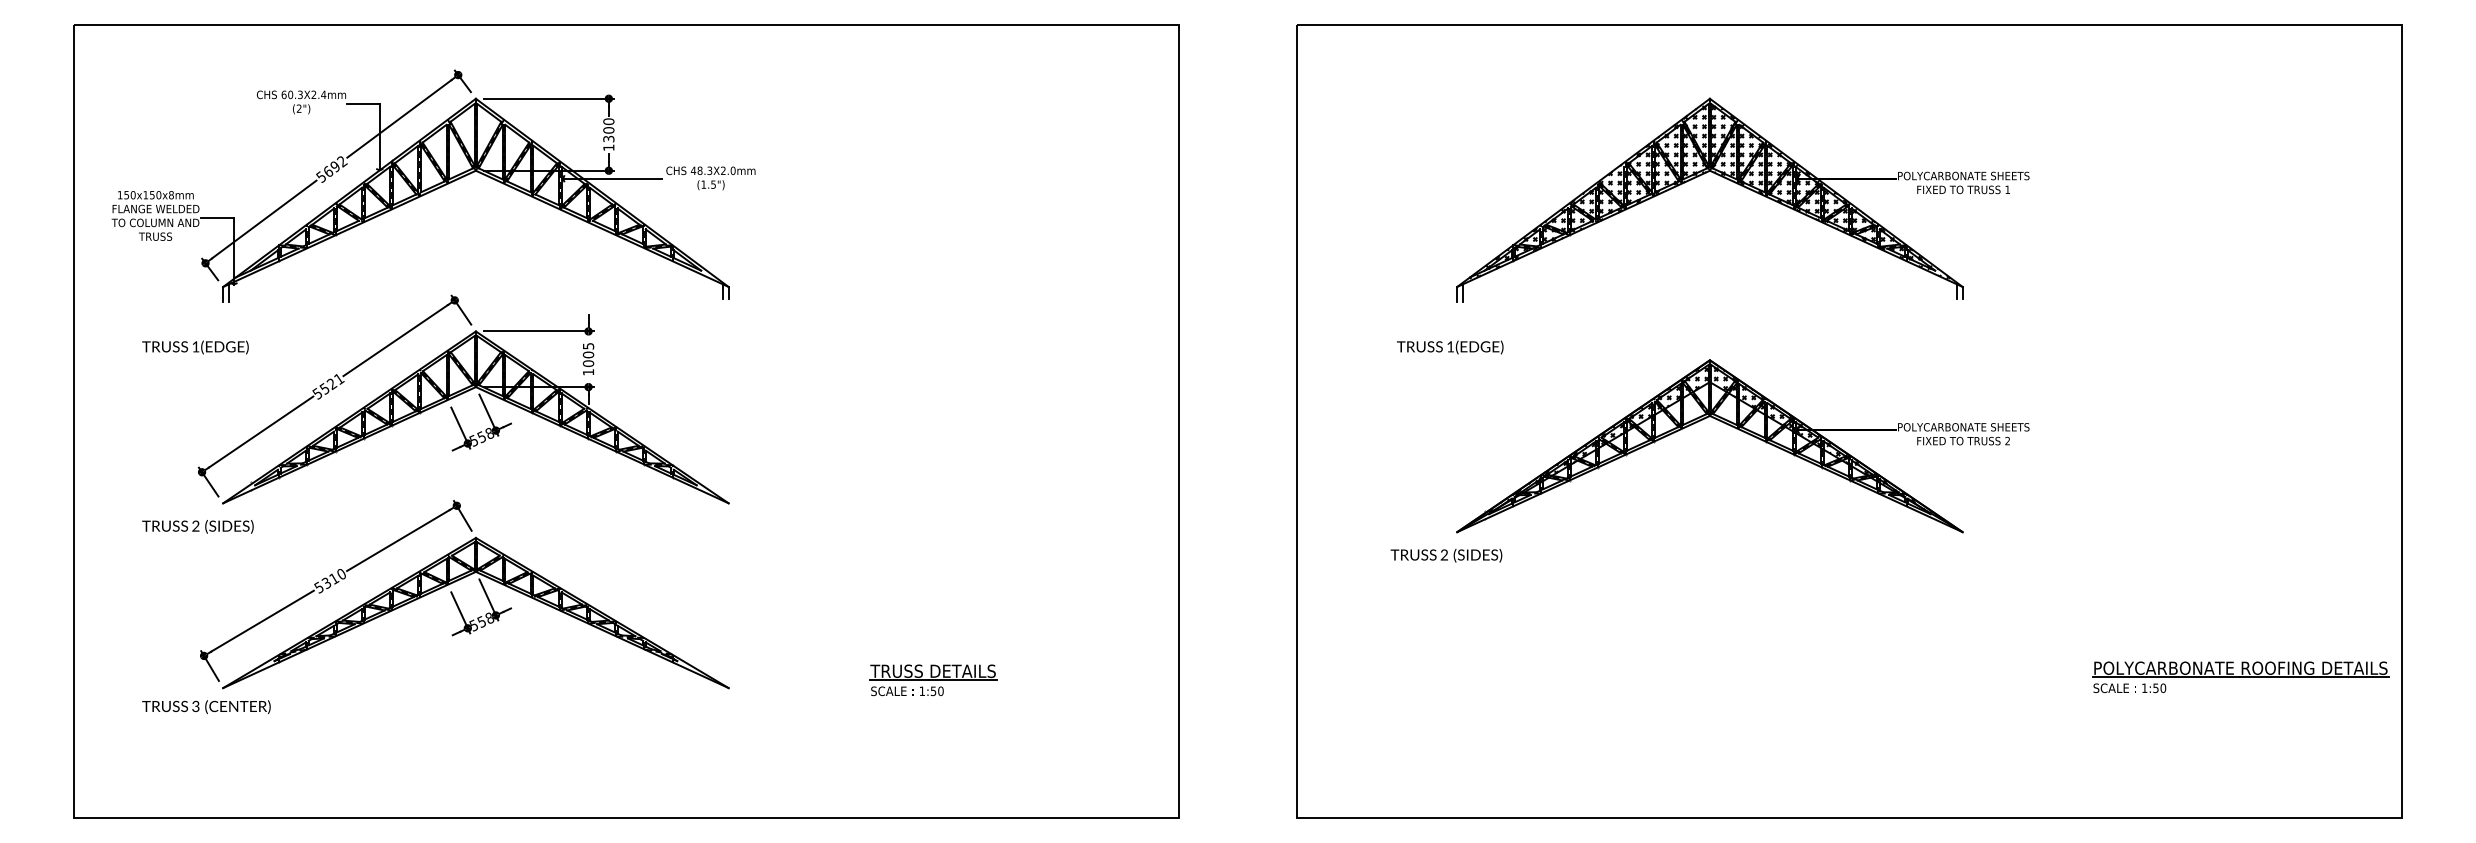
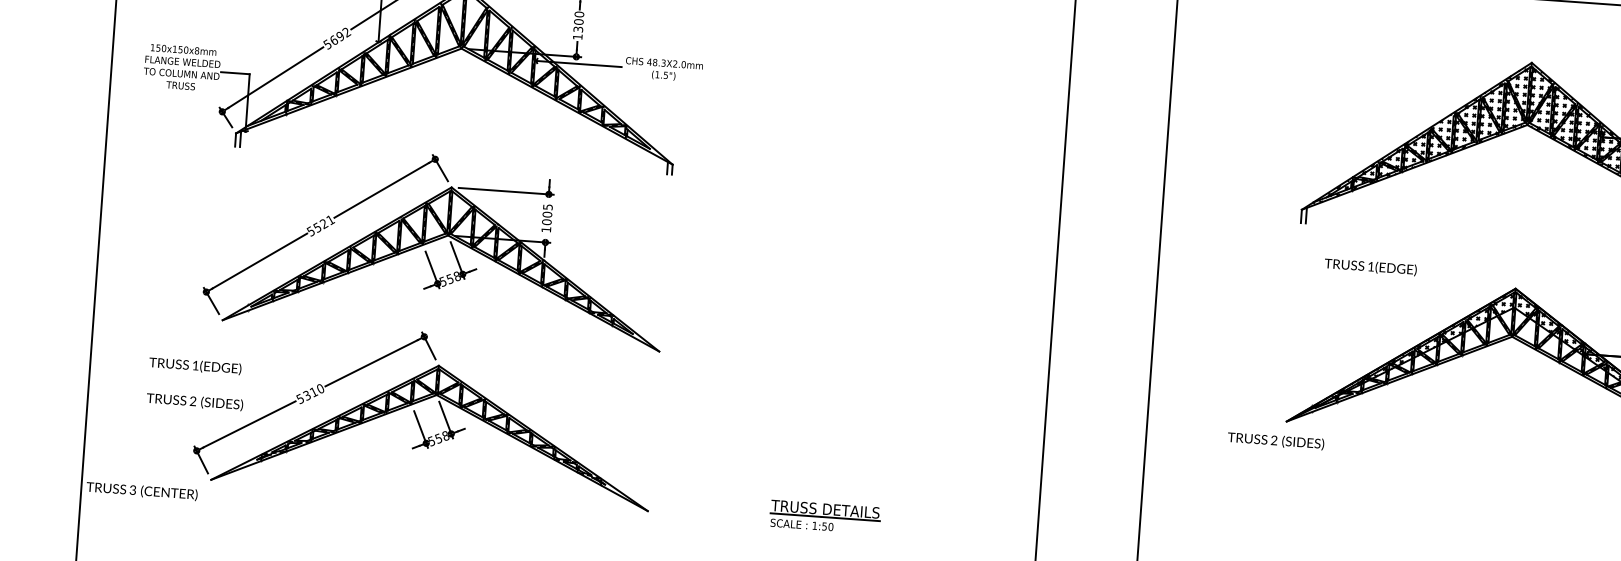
text: (195, 347) -> (195, 366), moved
text: (1450, 347) -> (1370, 267), moved
text: (197, 526) -> (194, 401), moved
text: (206, 706) -> (142, 490), moved

